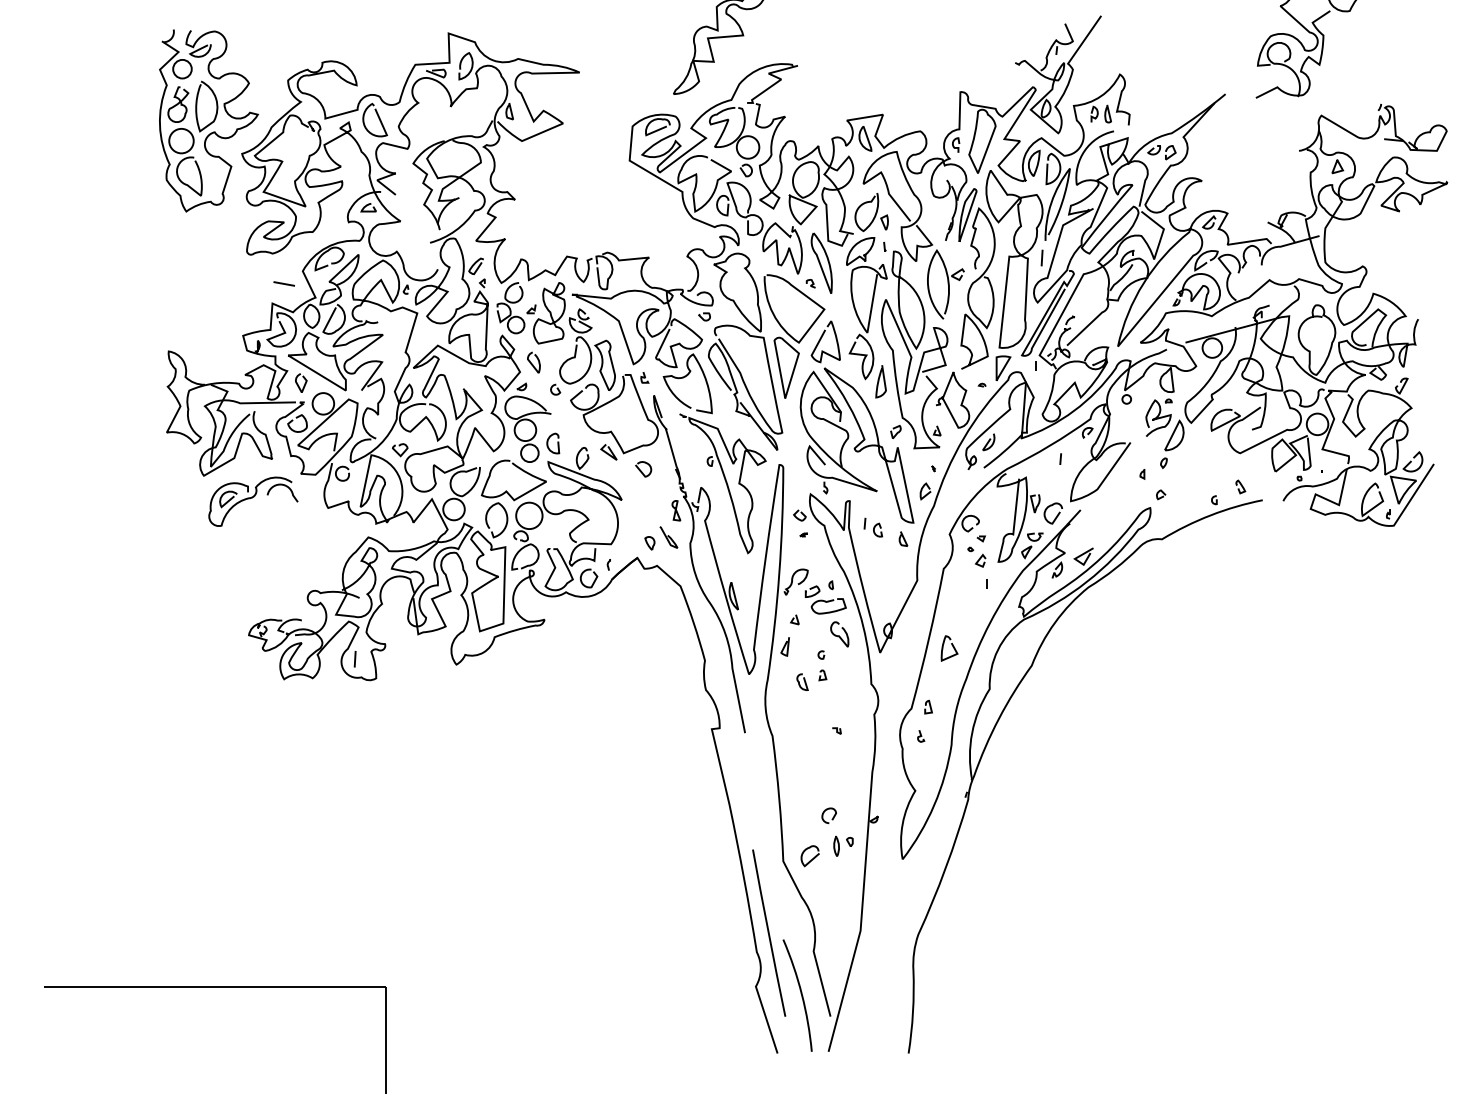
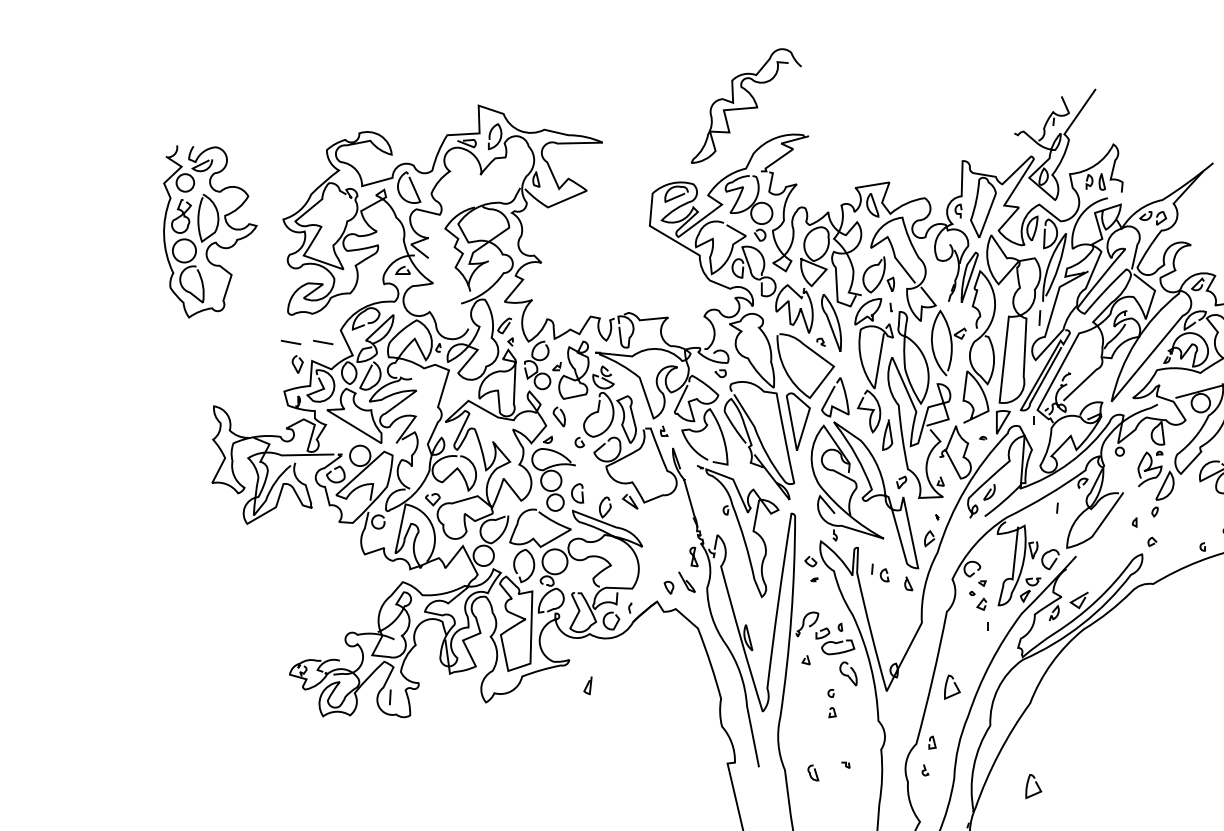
part: (208, 120) -> (209, 231), moved
line: (249, 283) -> (290, 342), added
curve: (304, 383) -> (300, 364), moved
curve: (641, 470) -> (661, 518), removed
part: (253, 501) -> (294, 548), removed
curve: (784, 646) -> (587, 685), moved
curve: (803, 680) -> (814, 771), moved
curve: (1038, 752) -> (1036, 785), added

